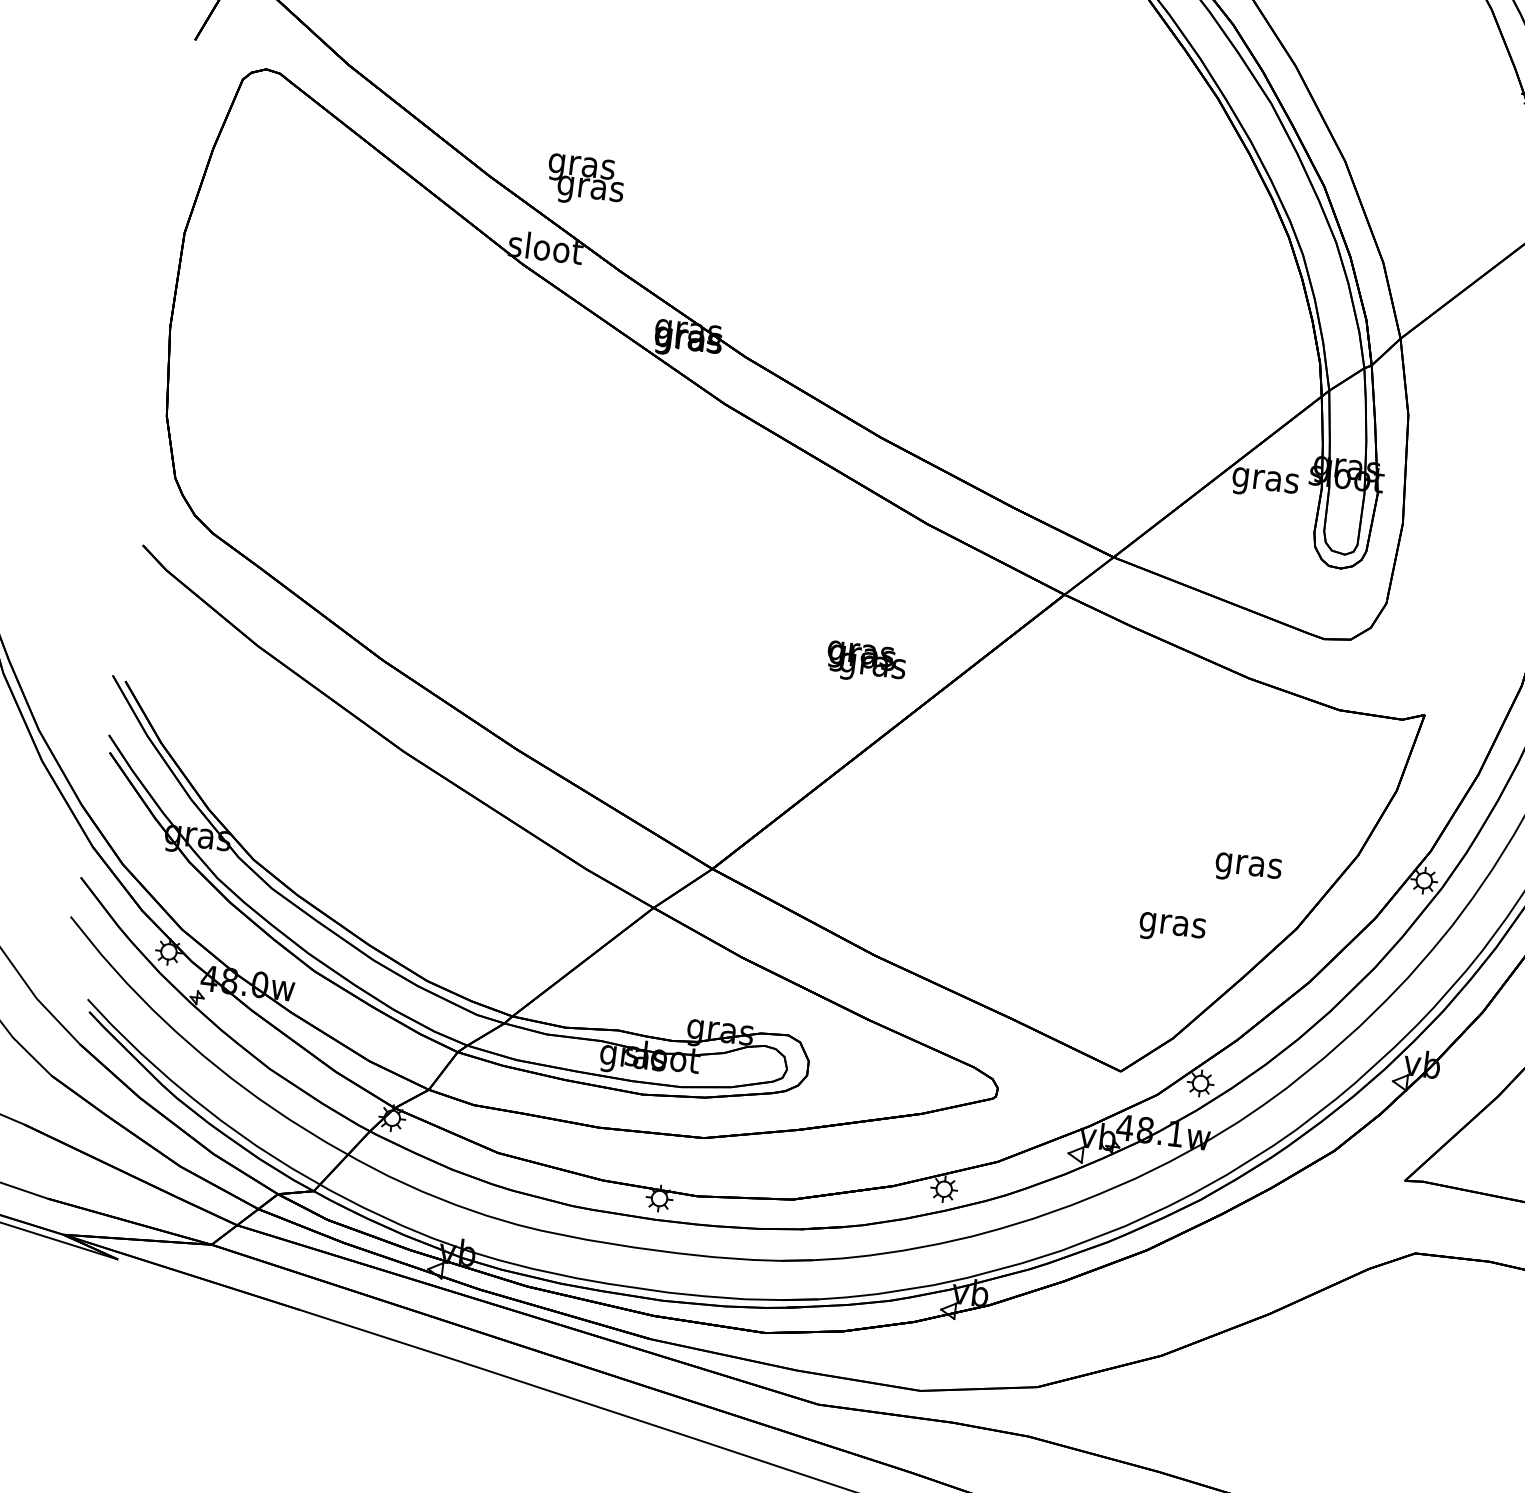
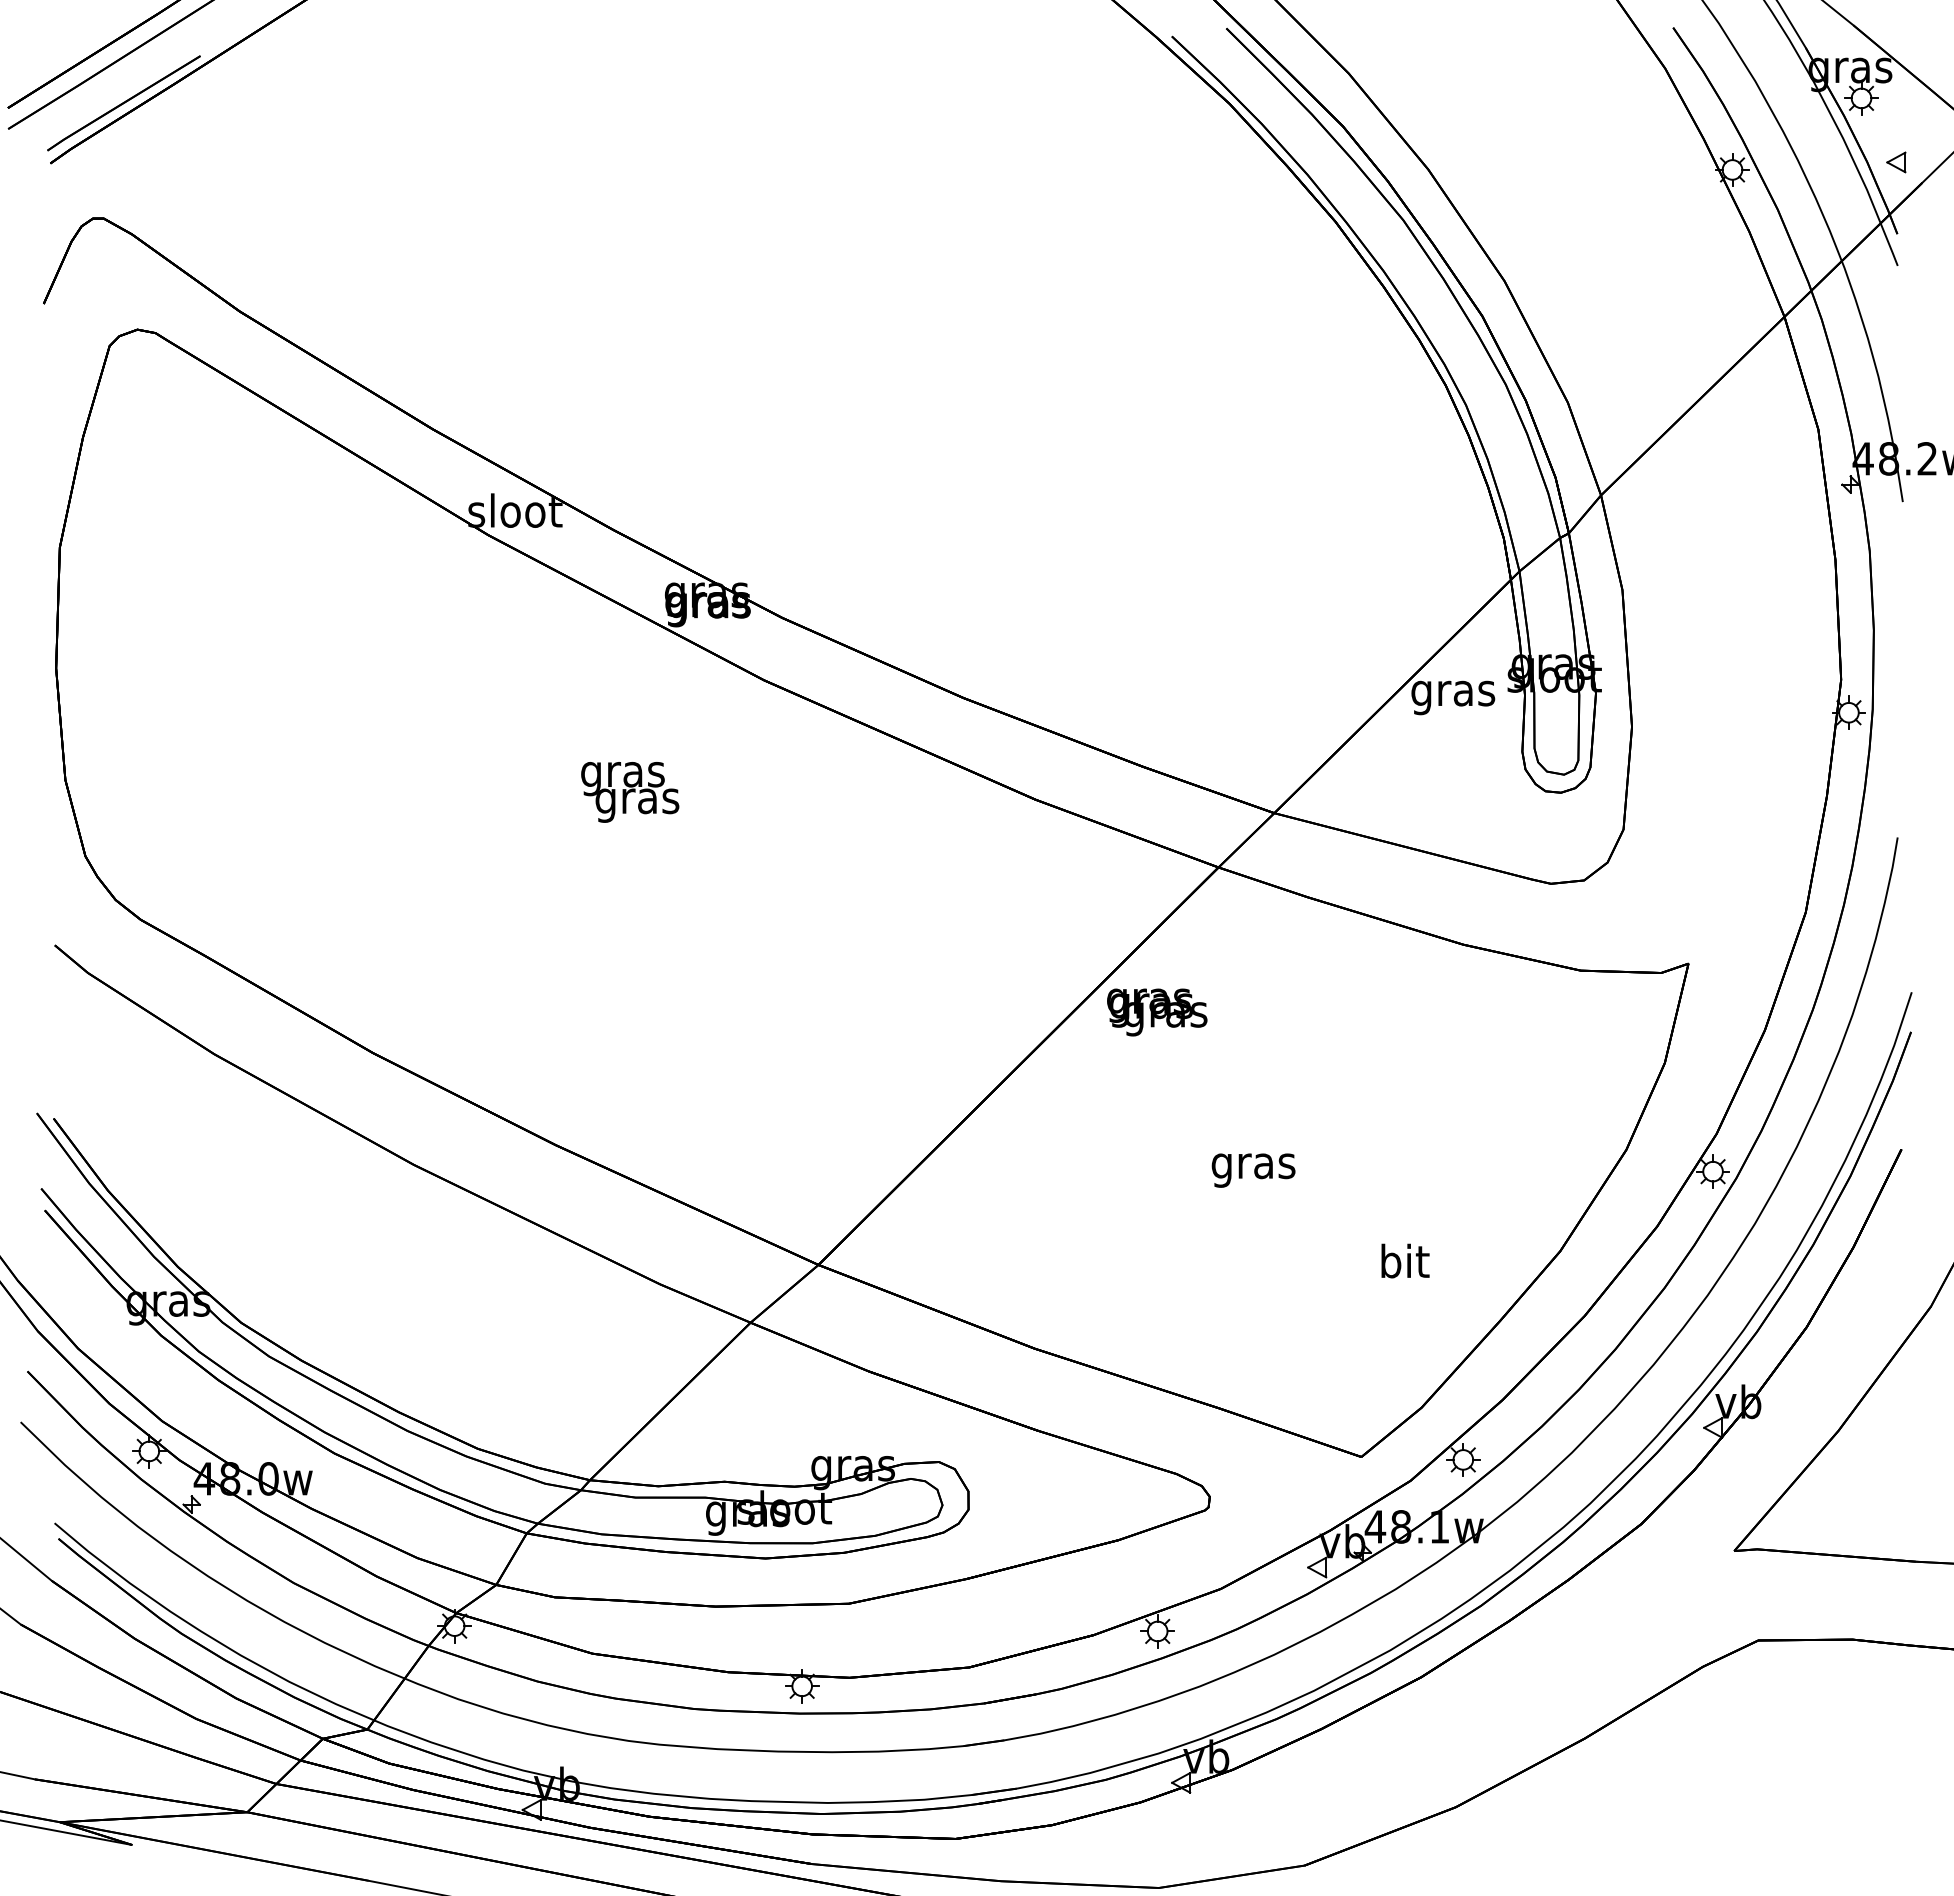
text: (586, 181) -> (630, 792), moved
text: (866, 663) -> (1157, 1012), moved
text: (1248, 868) -> (1253, 1170), moved
text: (1172, 925) -> (1404, 1265), gras -> bit

